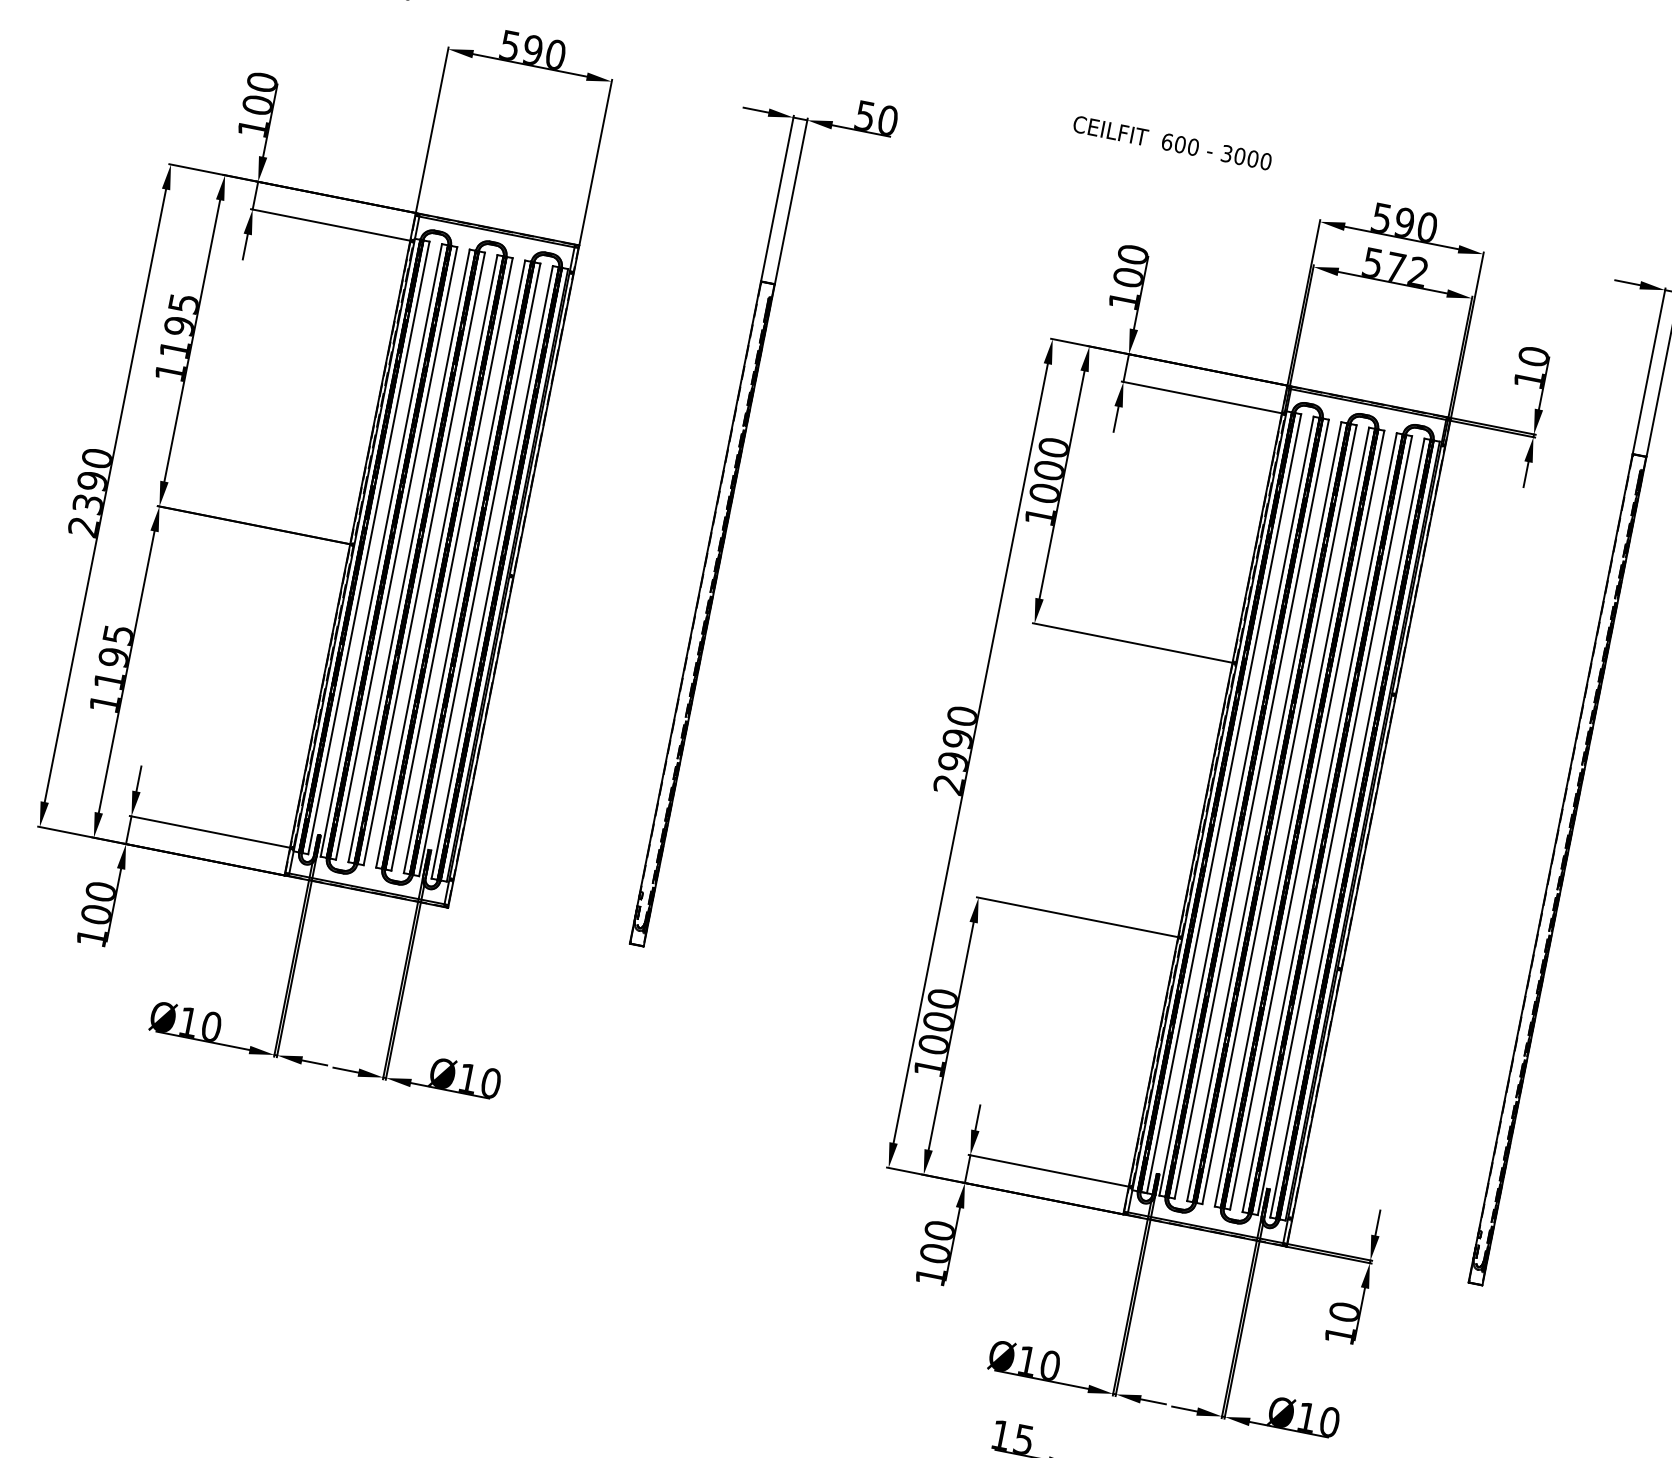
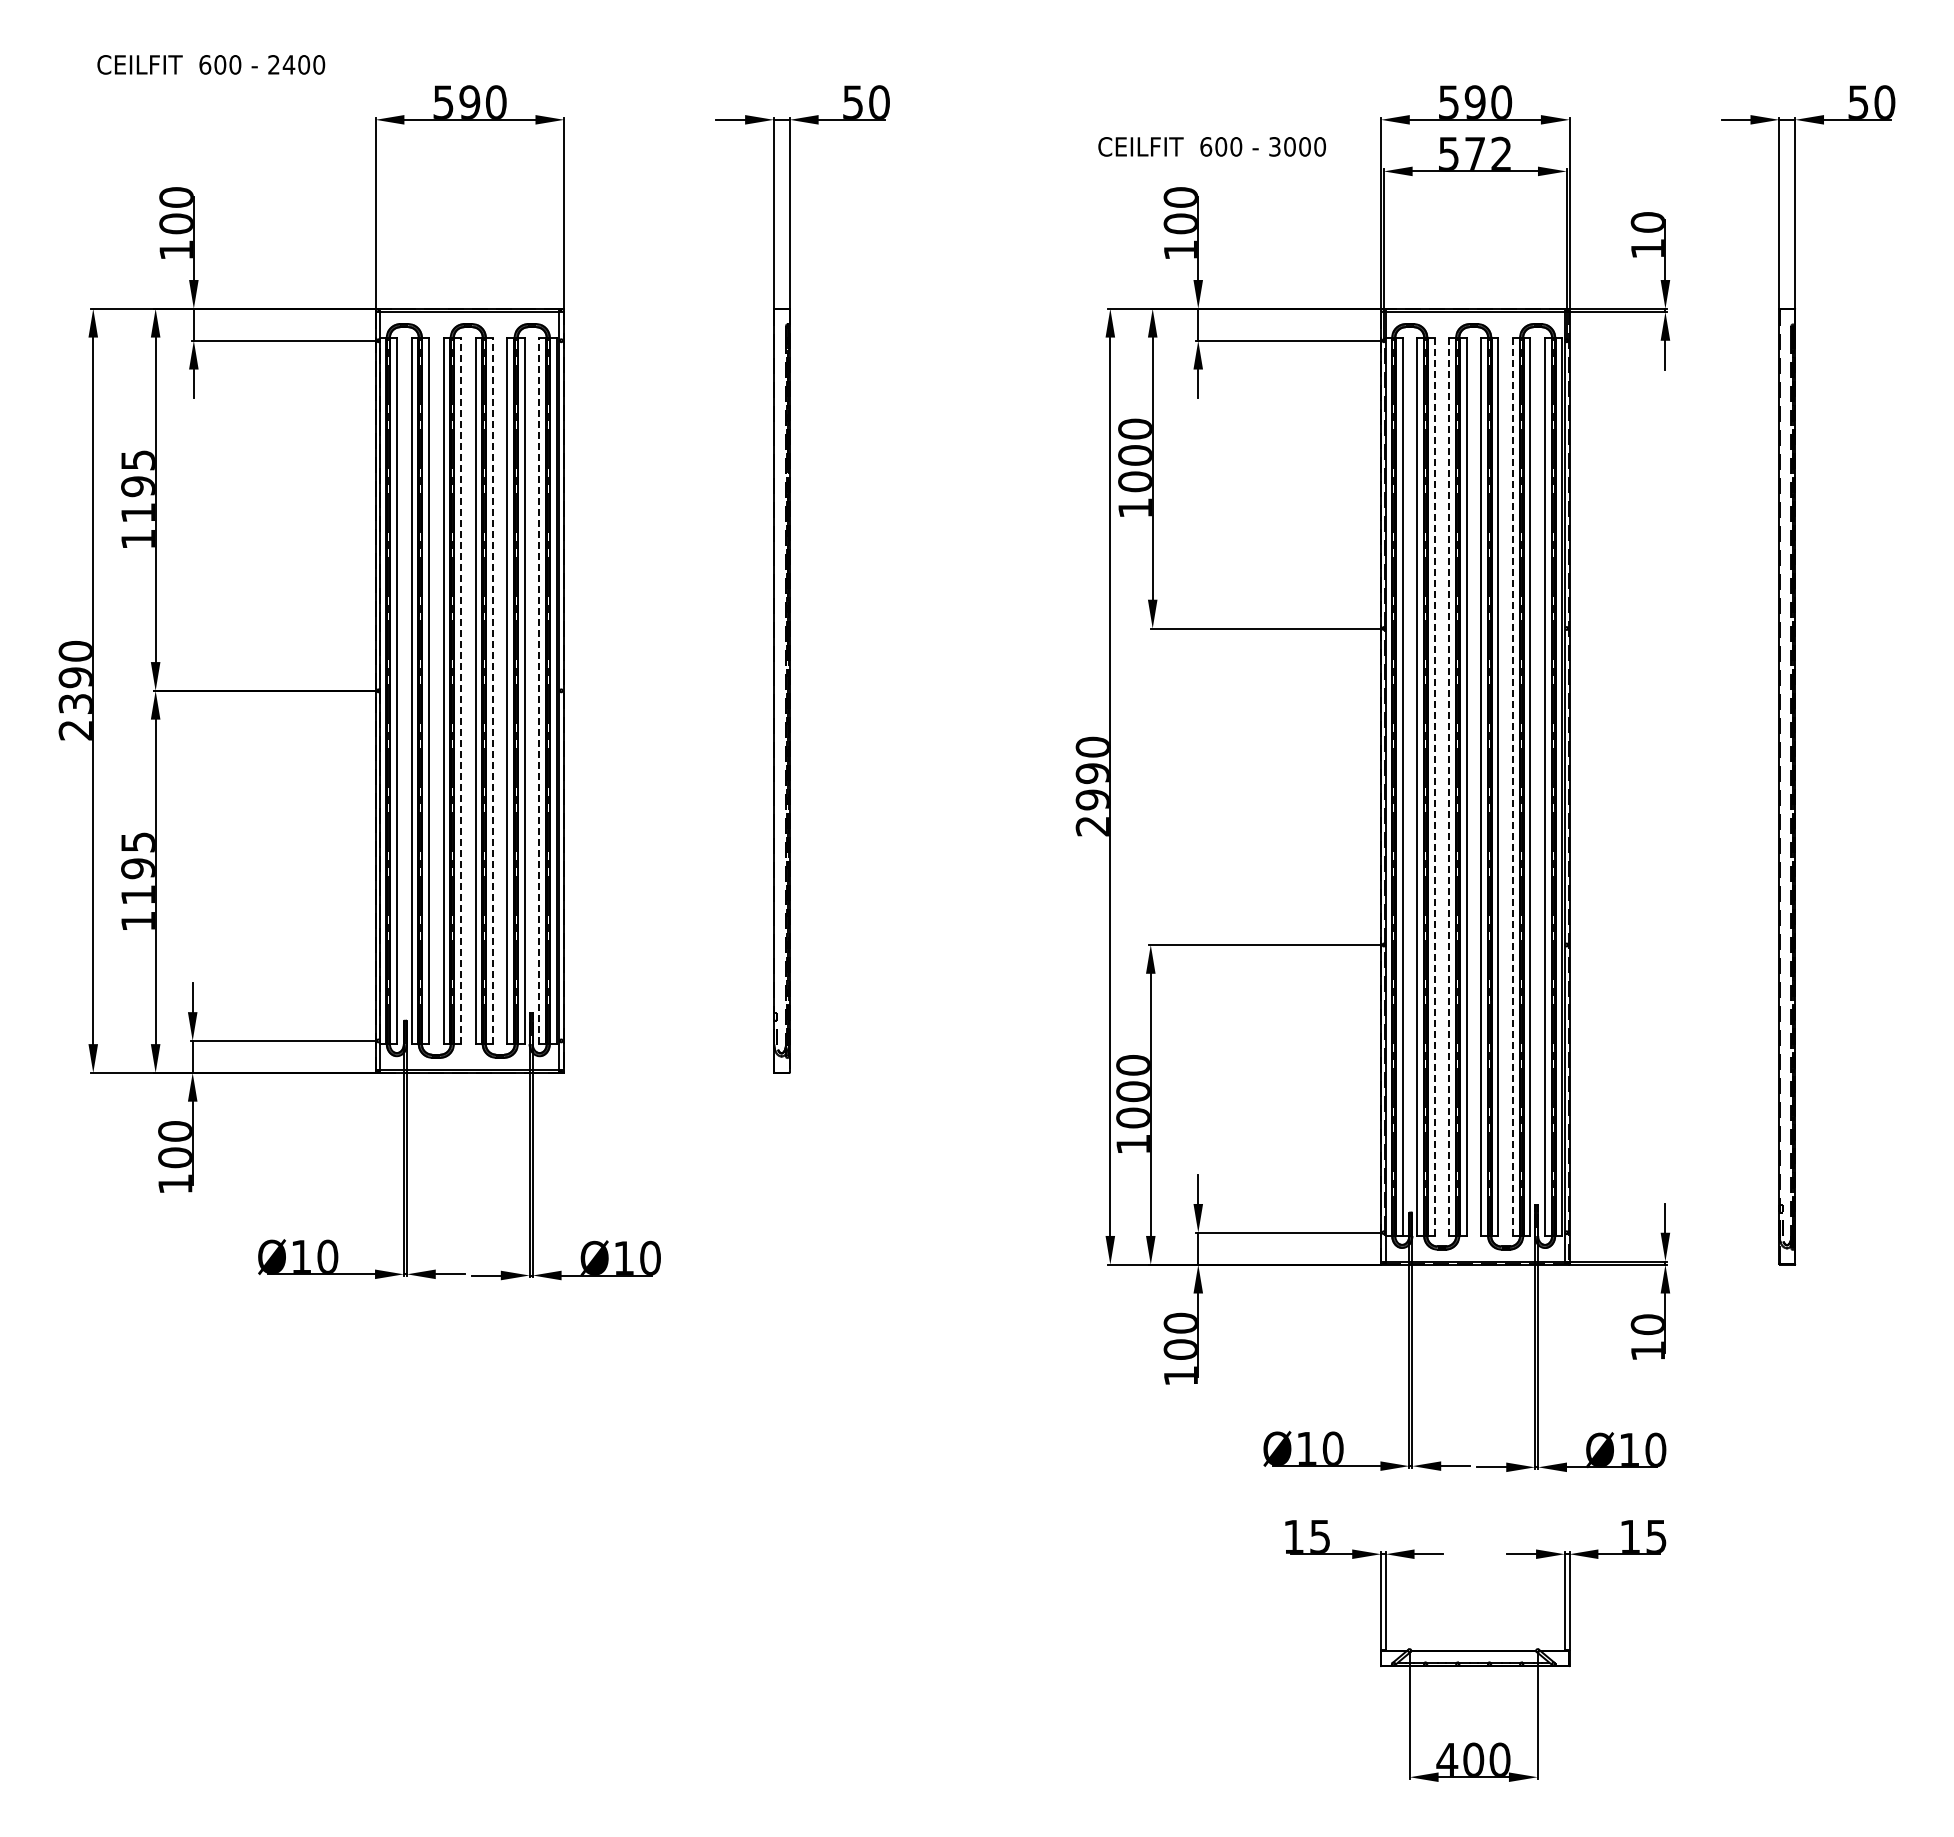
text: (1172, 142) -> (1211, 146), moved
line: (424, 558) -> (461, 690), solid -> dashed
line: (452, 564) -> (493, 690), solid -> dashed
line: (492, 572) -> (539, 690), solid -> dashed
line: (1251, 808) -> (1434, 786), solid -> dashed
line: (1263, 811) -> (1448, 786), solid -> dashed
line: (1319, 822) -> (1512, 786), solid -> dashed

